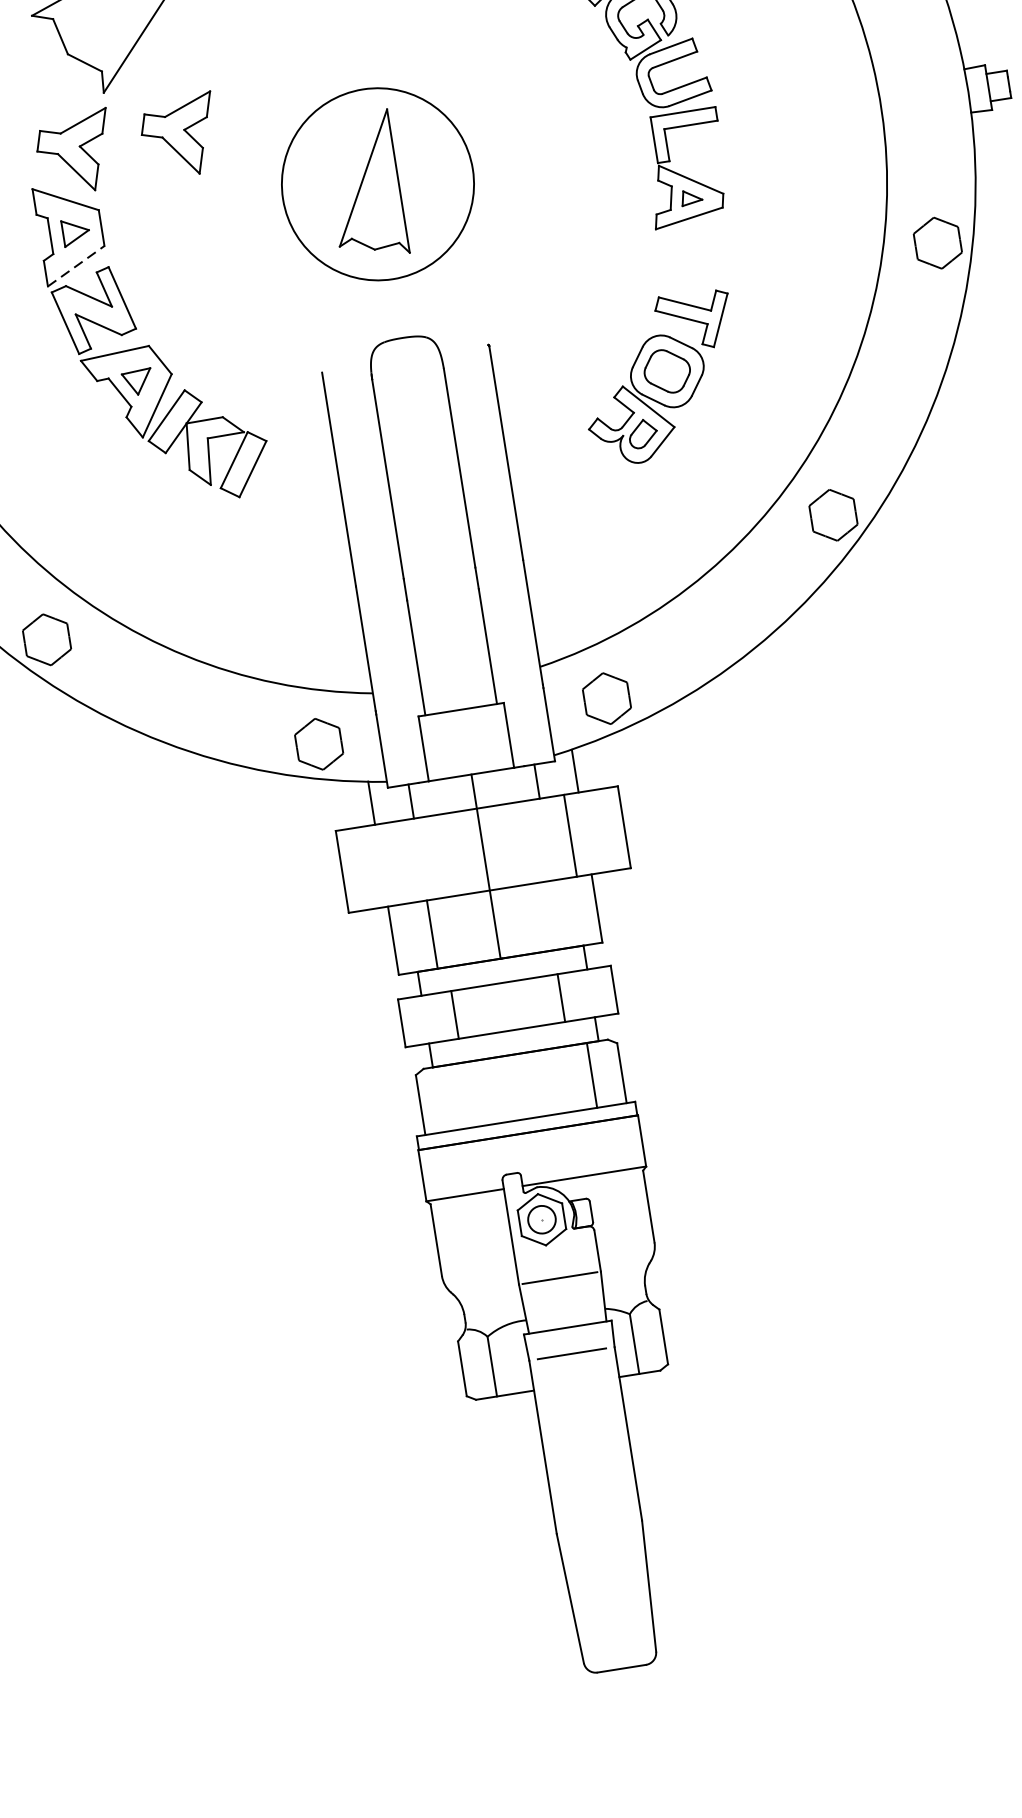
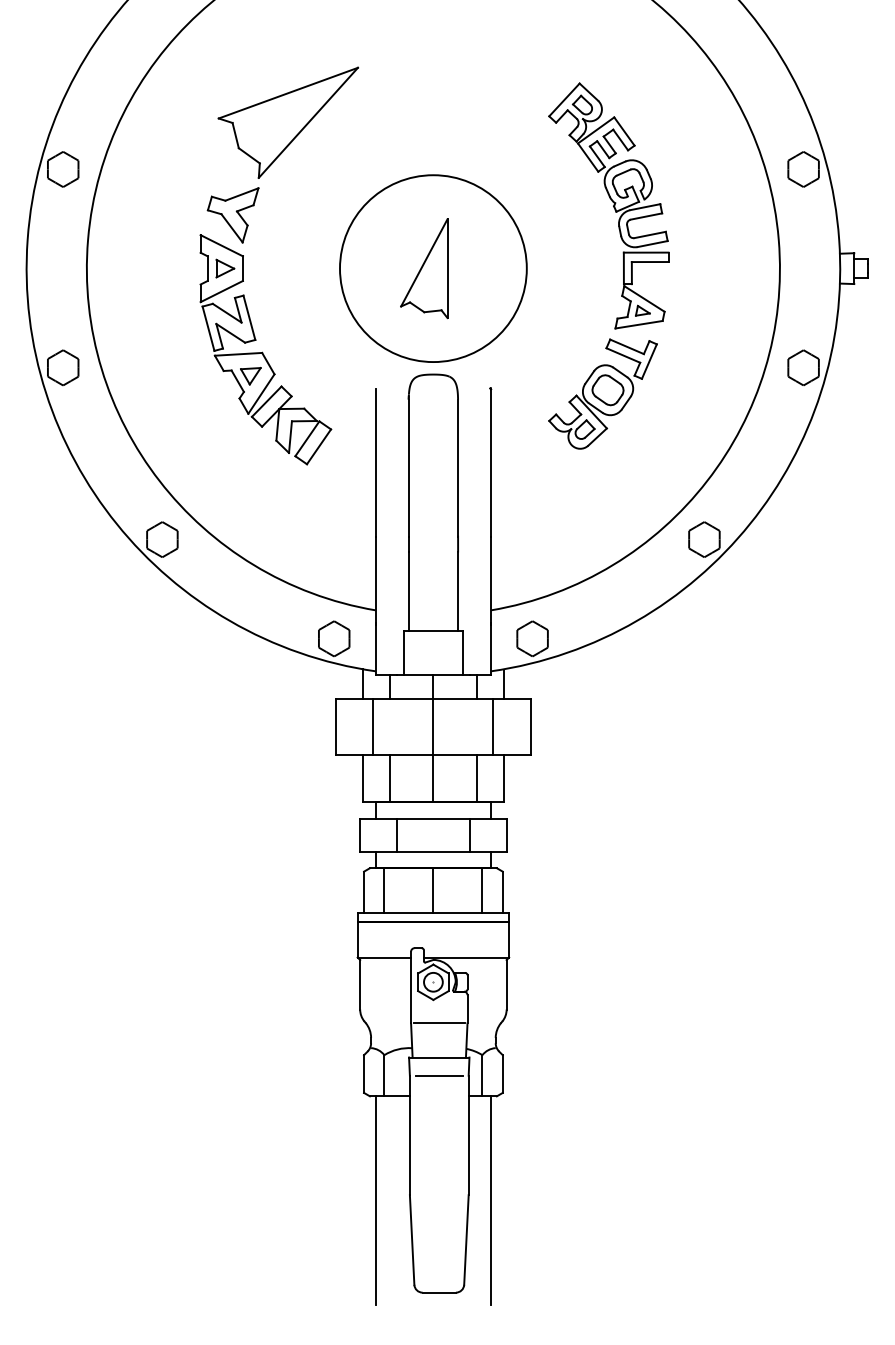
part: (178, 136) -> (304, 215), removed
circle: (378, 184) -> (433, 268), size x1.43
line: (75, 266) -> (221, 291), dashed -> solid
part: (660, 377) -> (602, 393), moved
line: (396, 862) -> (373, 726), added
line: (557, 914) -> (476, 778), added
line: (521, 1086) -> (433, 890), added
line: (449, 1097) -> (384, 890), added
line: (674, 1523) -> (490, 1200), added
line: (509, 1549) -> (376, 1200), added

